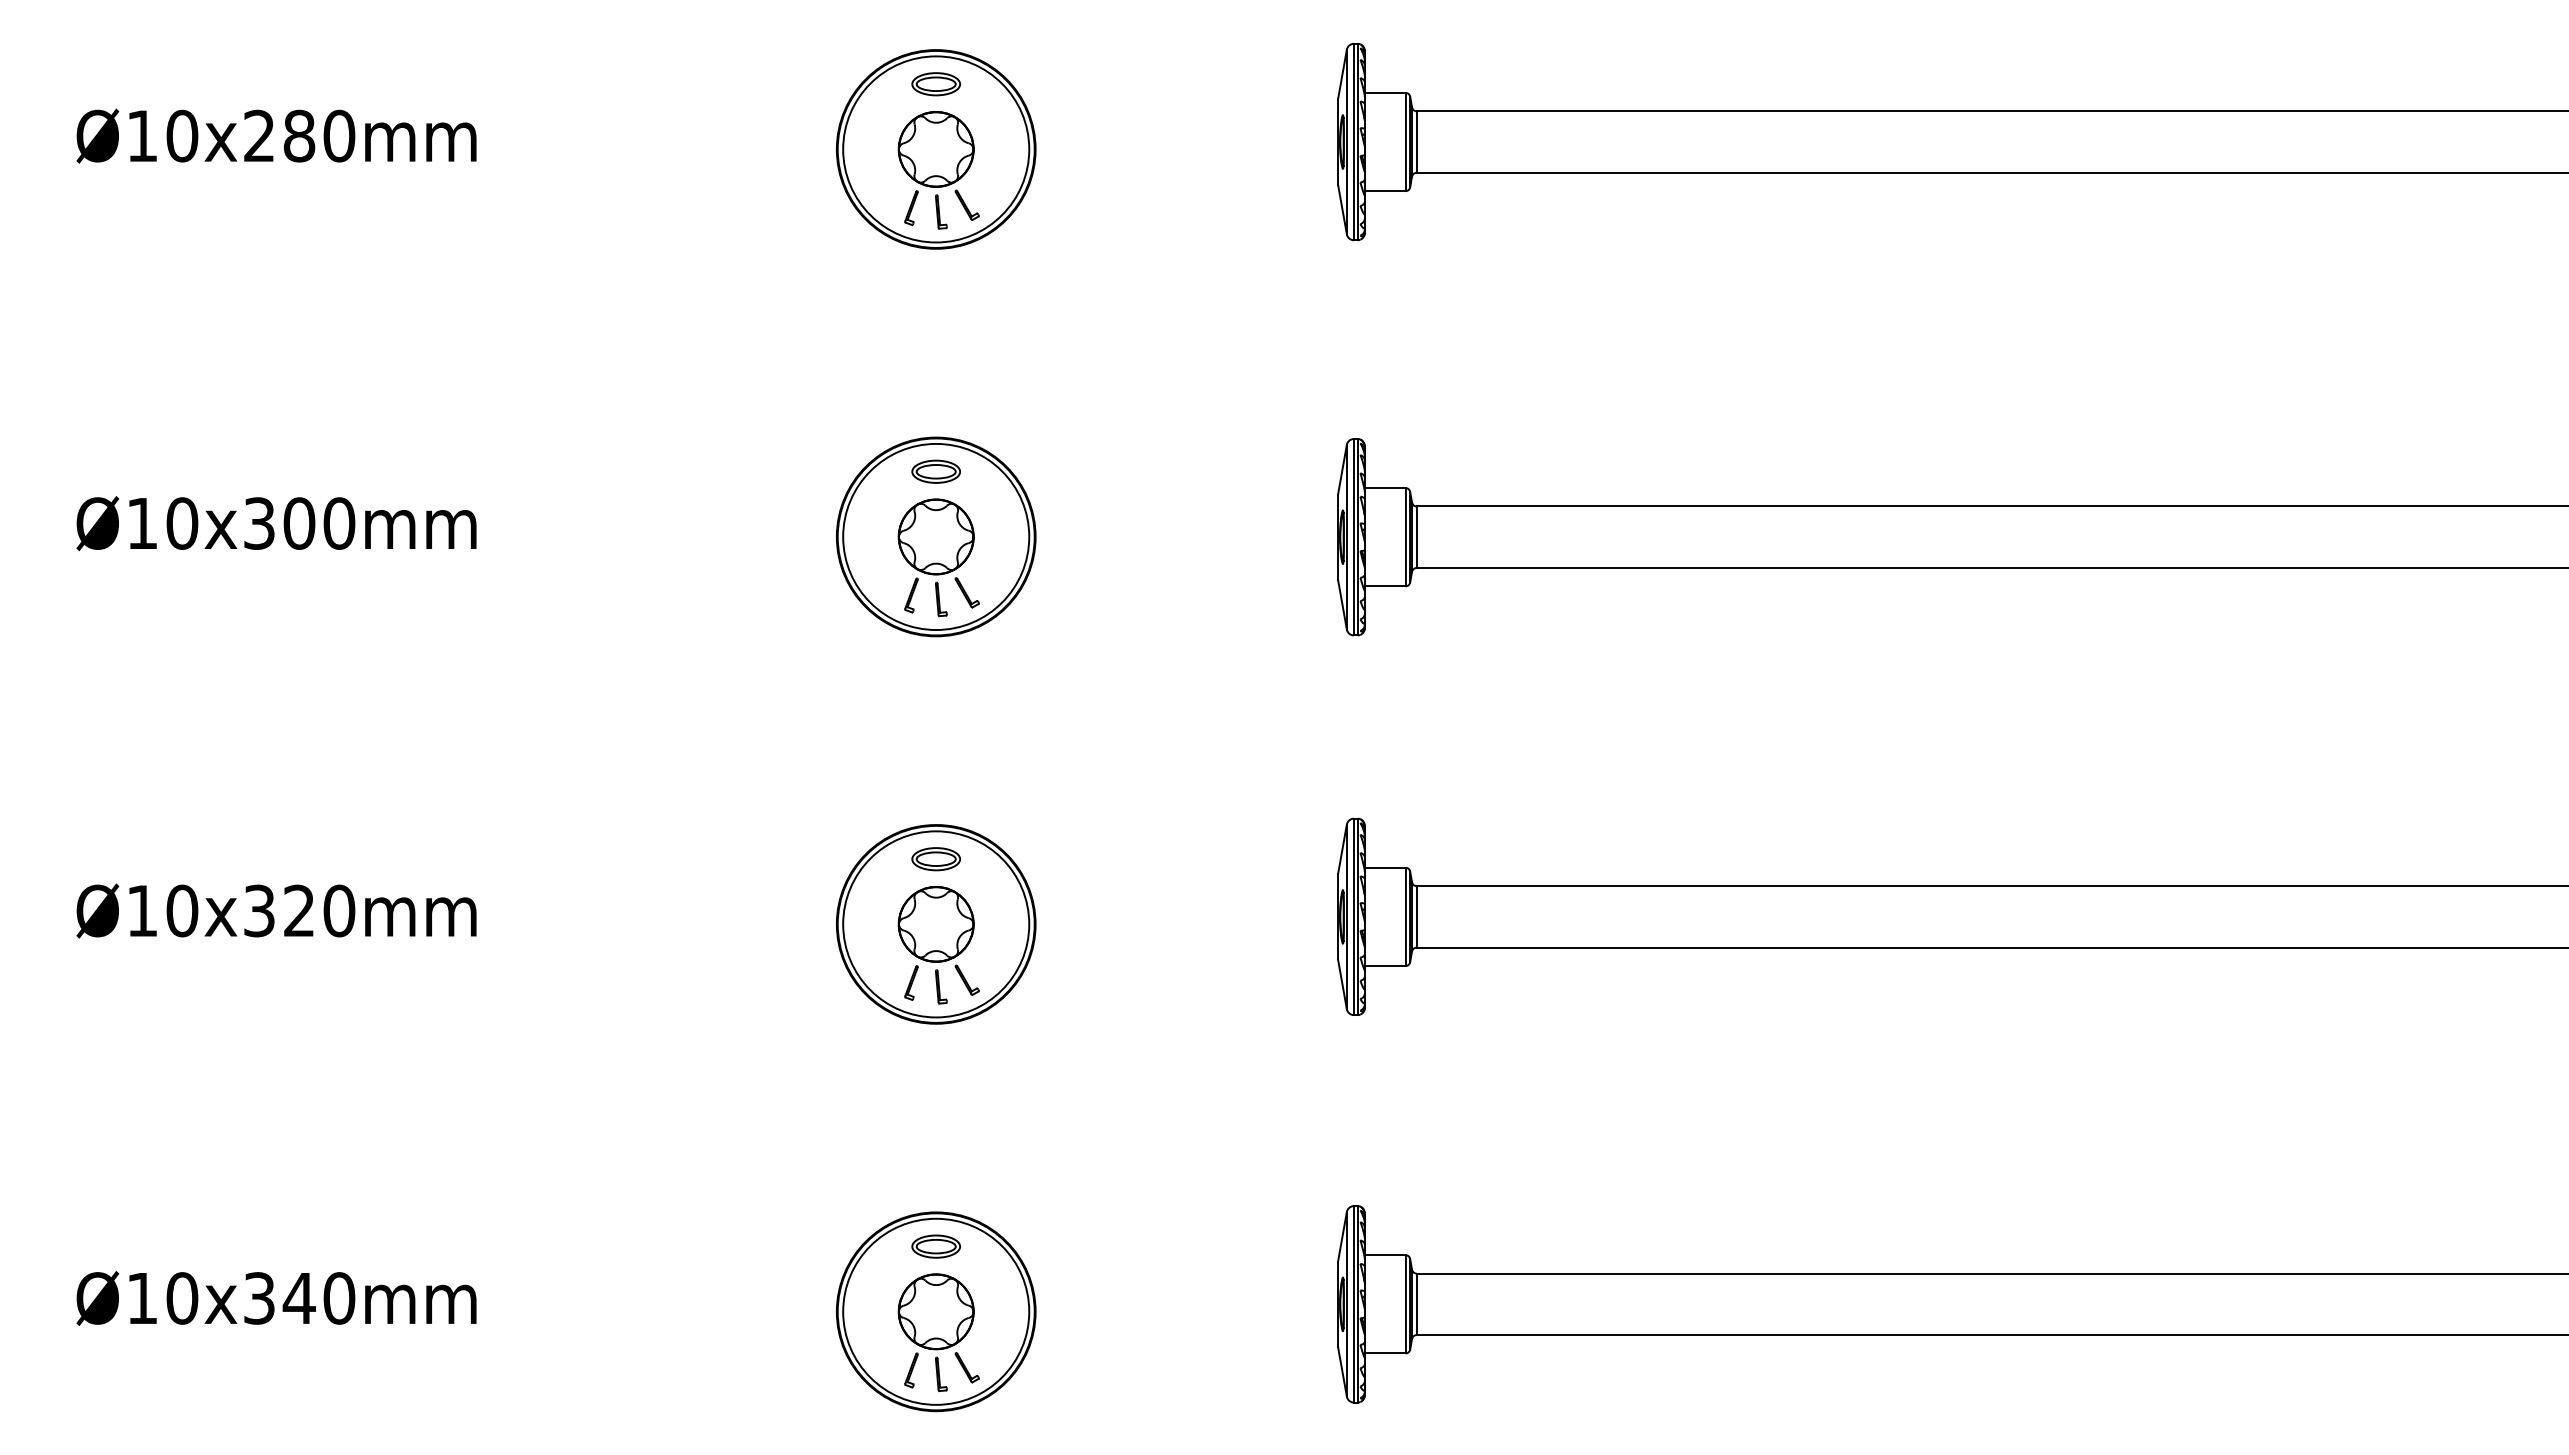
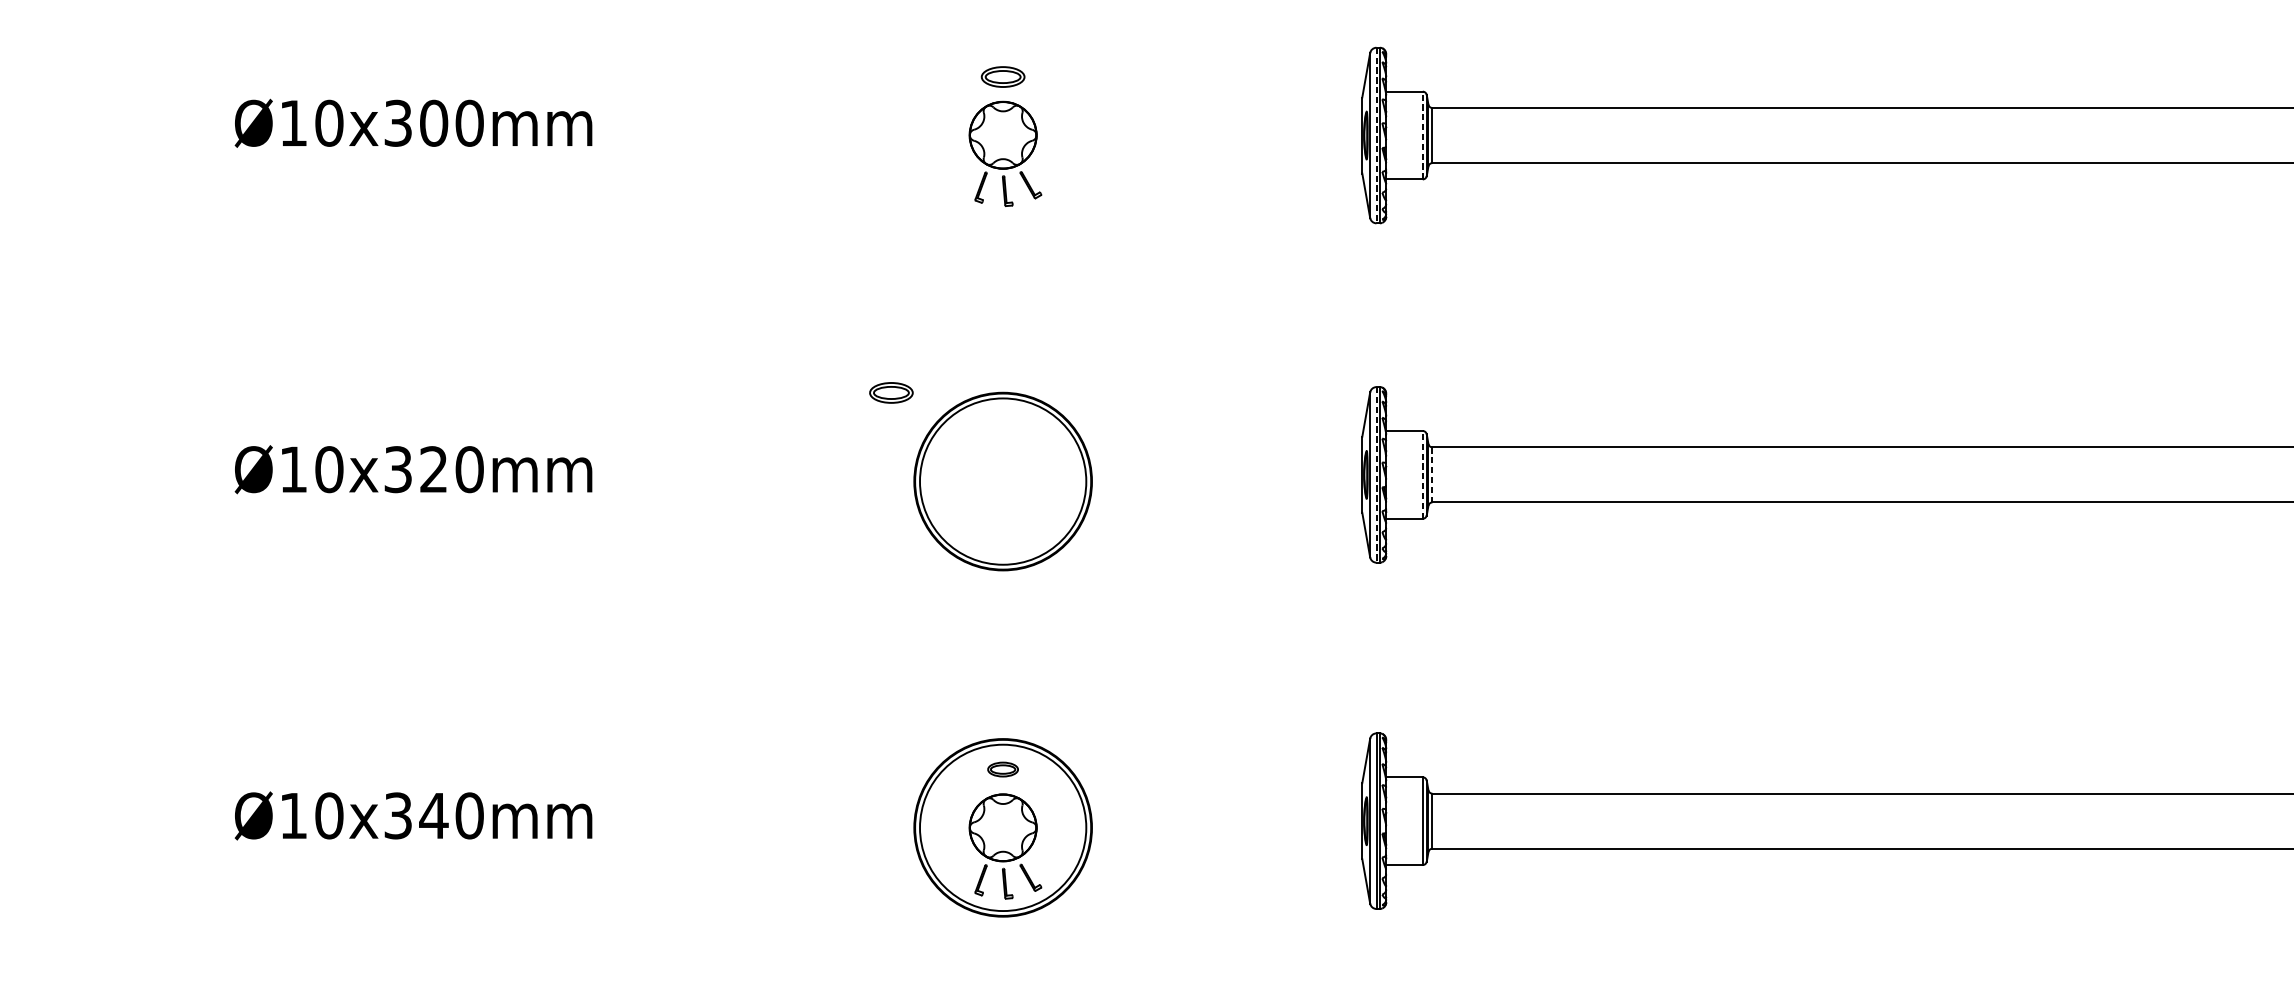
part: (936, 536) -> (1003, 134), removed
line: (1405, 536) -> (1422, 134), solid -> dashed
line: (1353, 537) -> (1376, 135), solid -> dashed
part: (935, 859) -> (890, 393), moved
line: (1405, 916) -> (1422, 474), solid -> dashed
line: (1416, 916) -> (1432, 474), solid -> dashed
line: (1353, 917) -> (1376, 475), solid -> dashed
part: (938, 945) -> (1005, 500), removed
part: (935, 1246) -> (1002, 769), size x0.7

